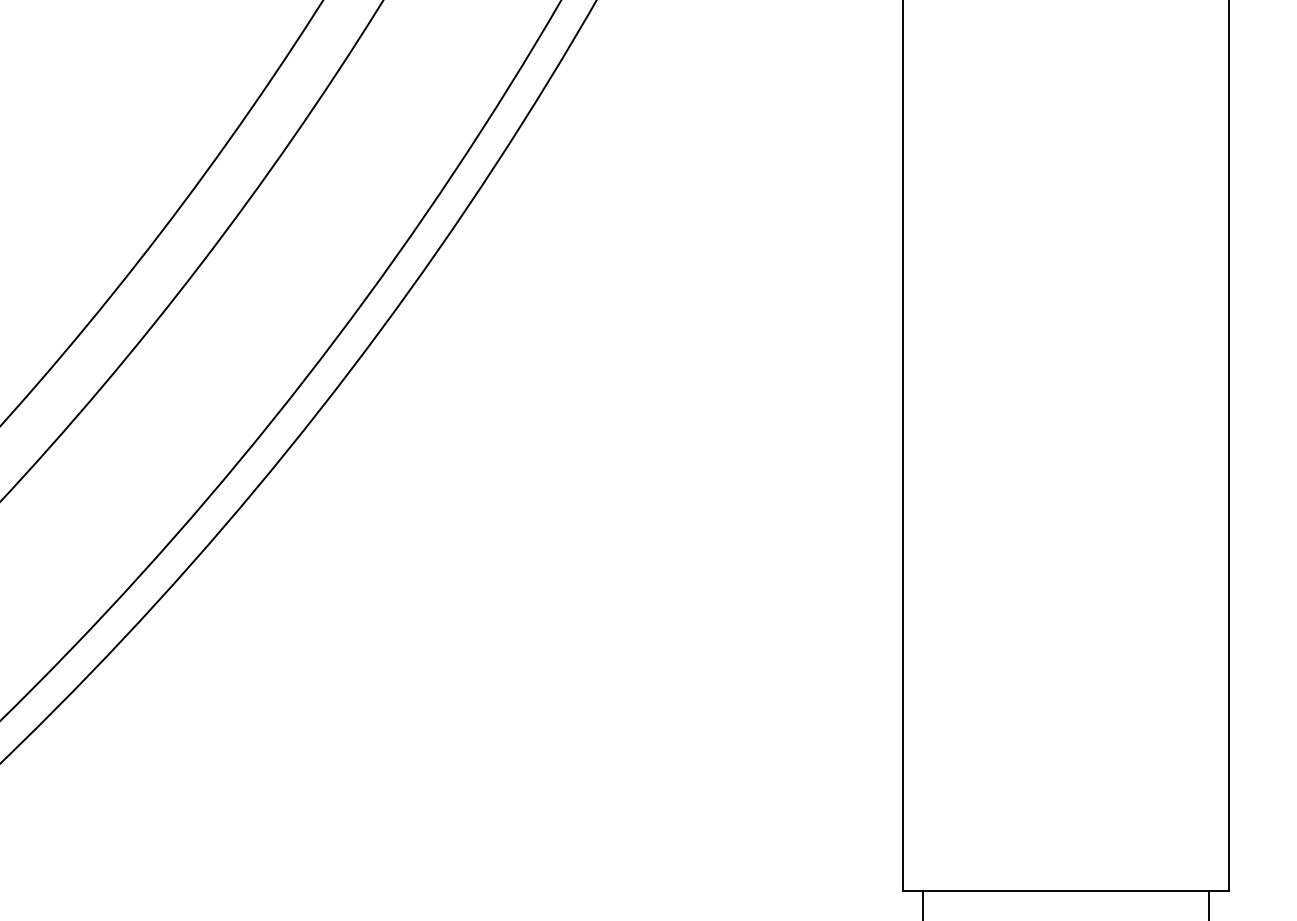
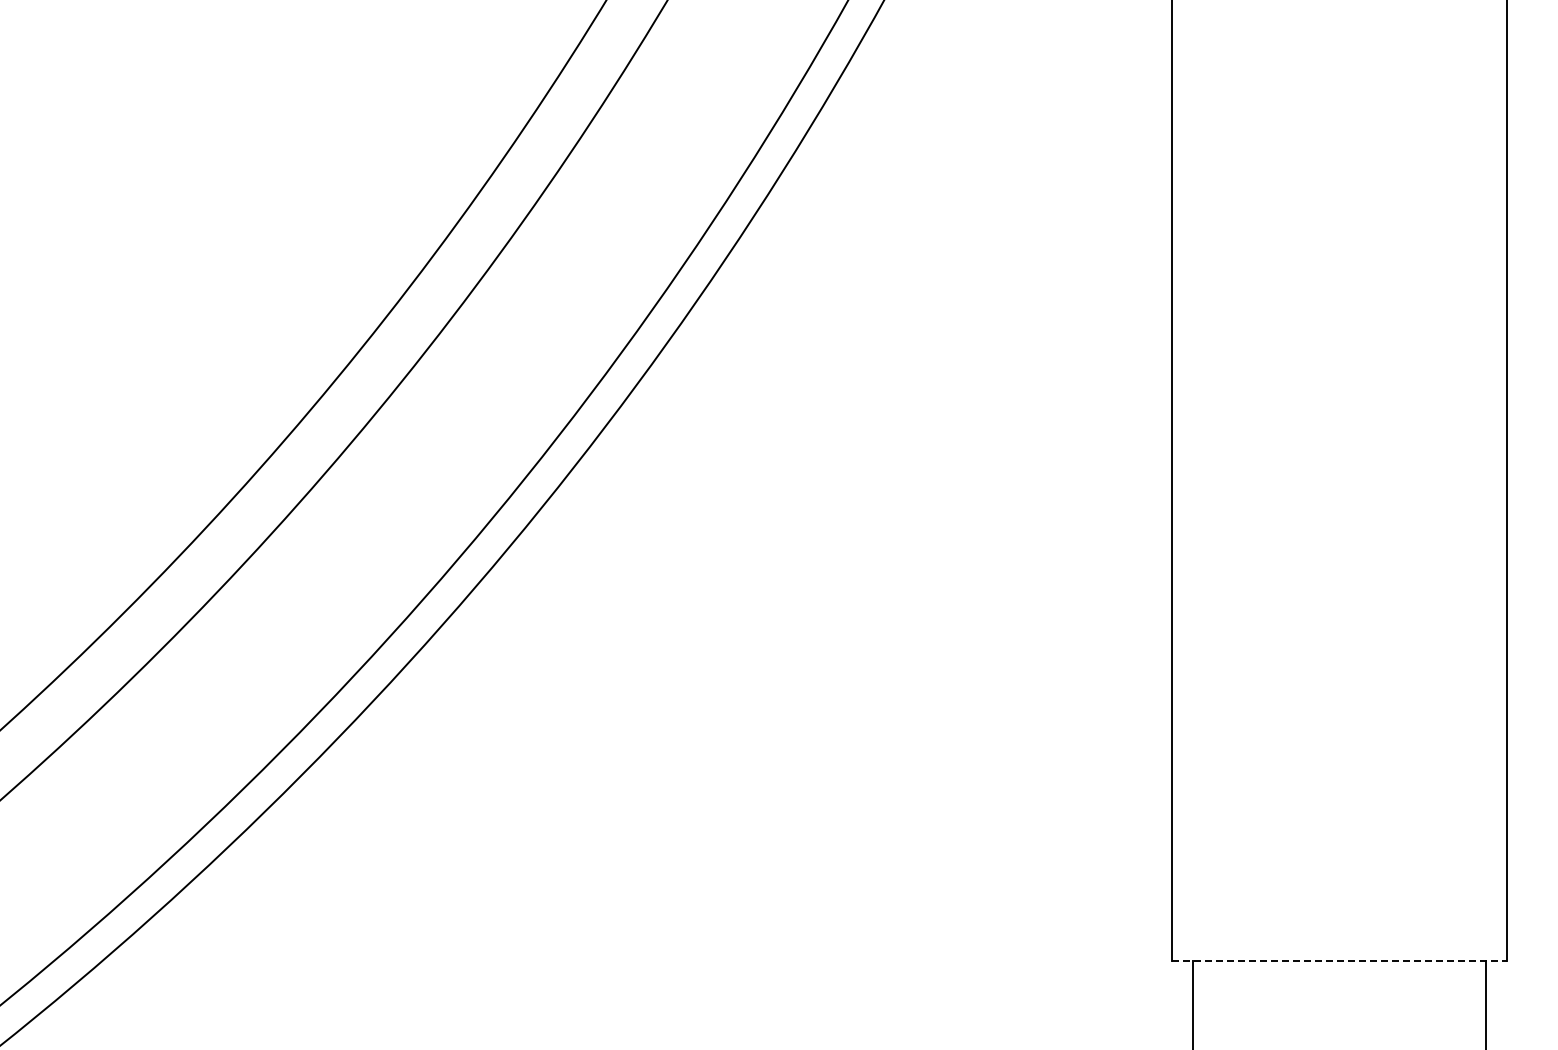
line: (1066, 891) -> (1339, 961), solid -> dashed

